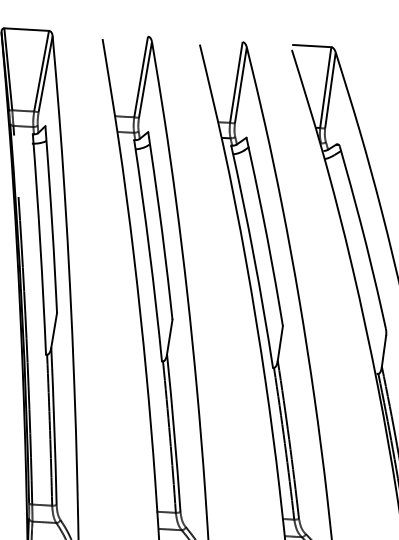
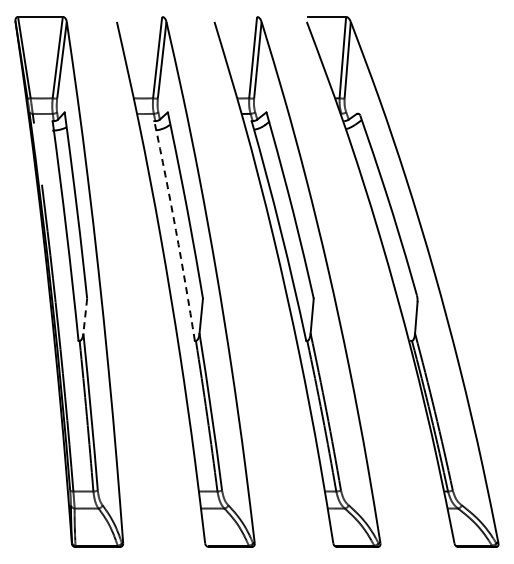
arc: (150, 250) -> (176, 230), solid -> dashed
line: (54, 330) -> (85, 316), solid -> dashed

